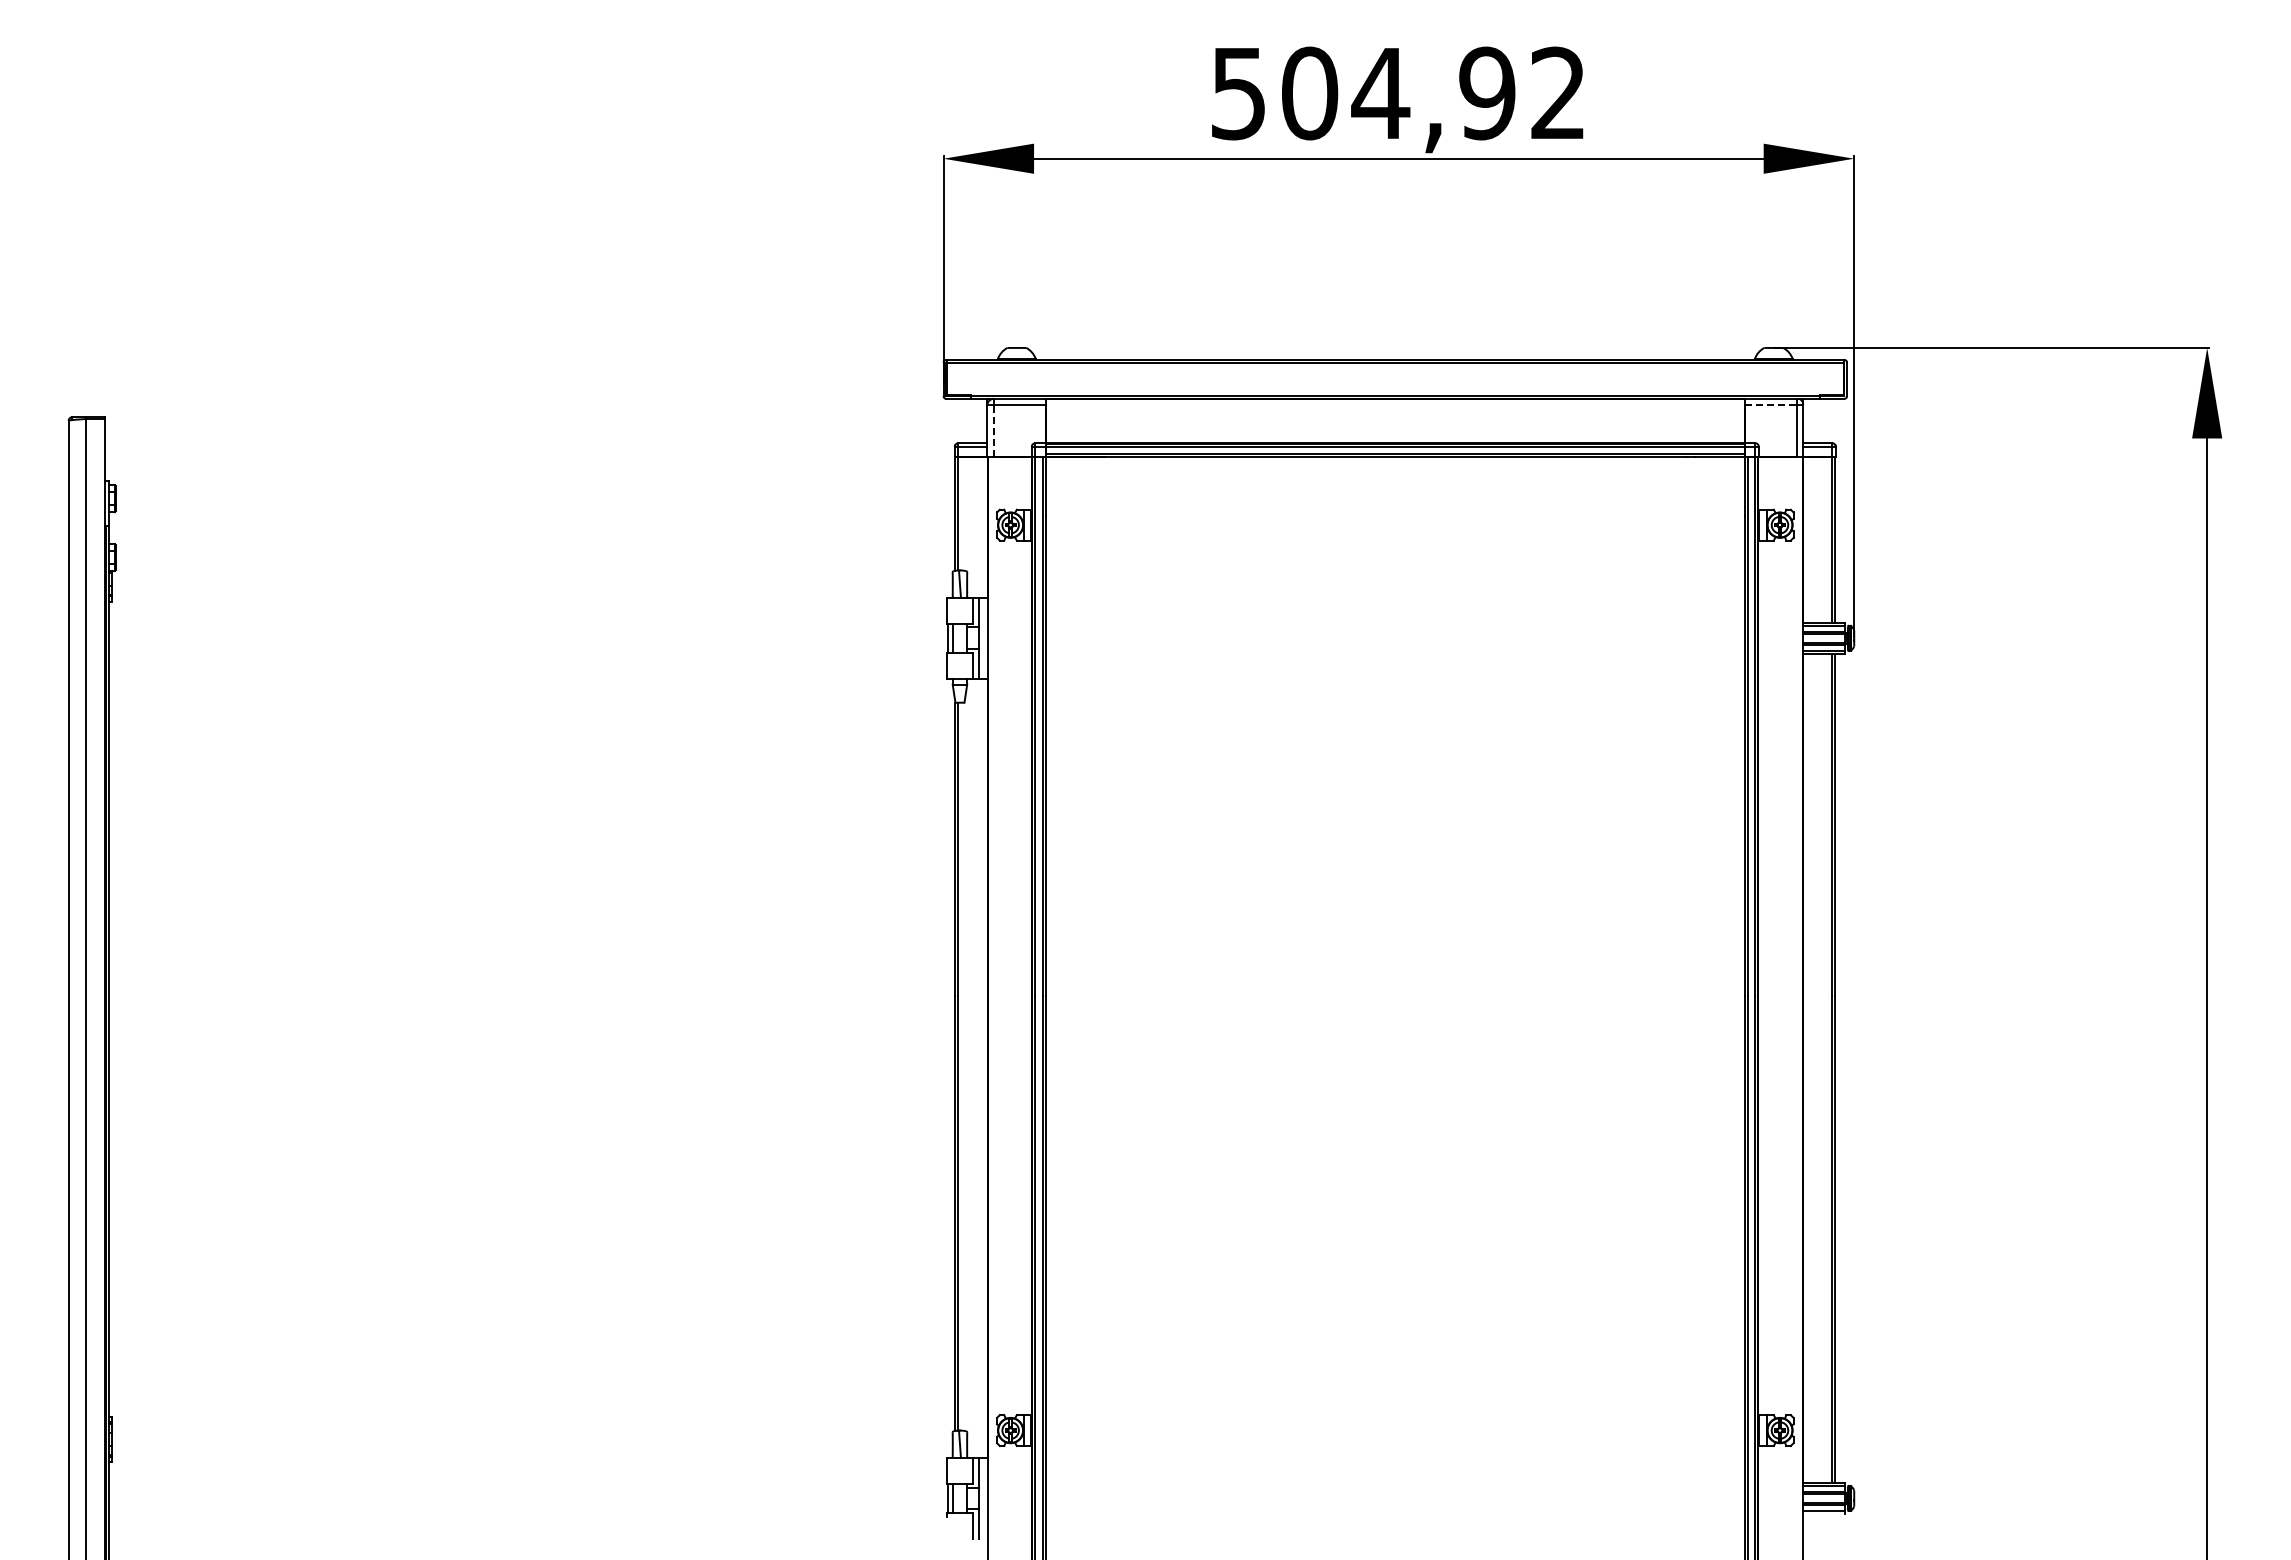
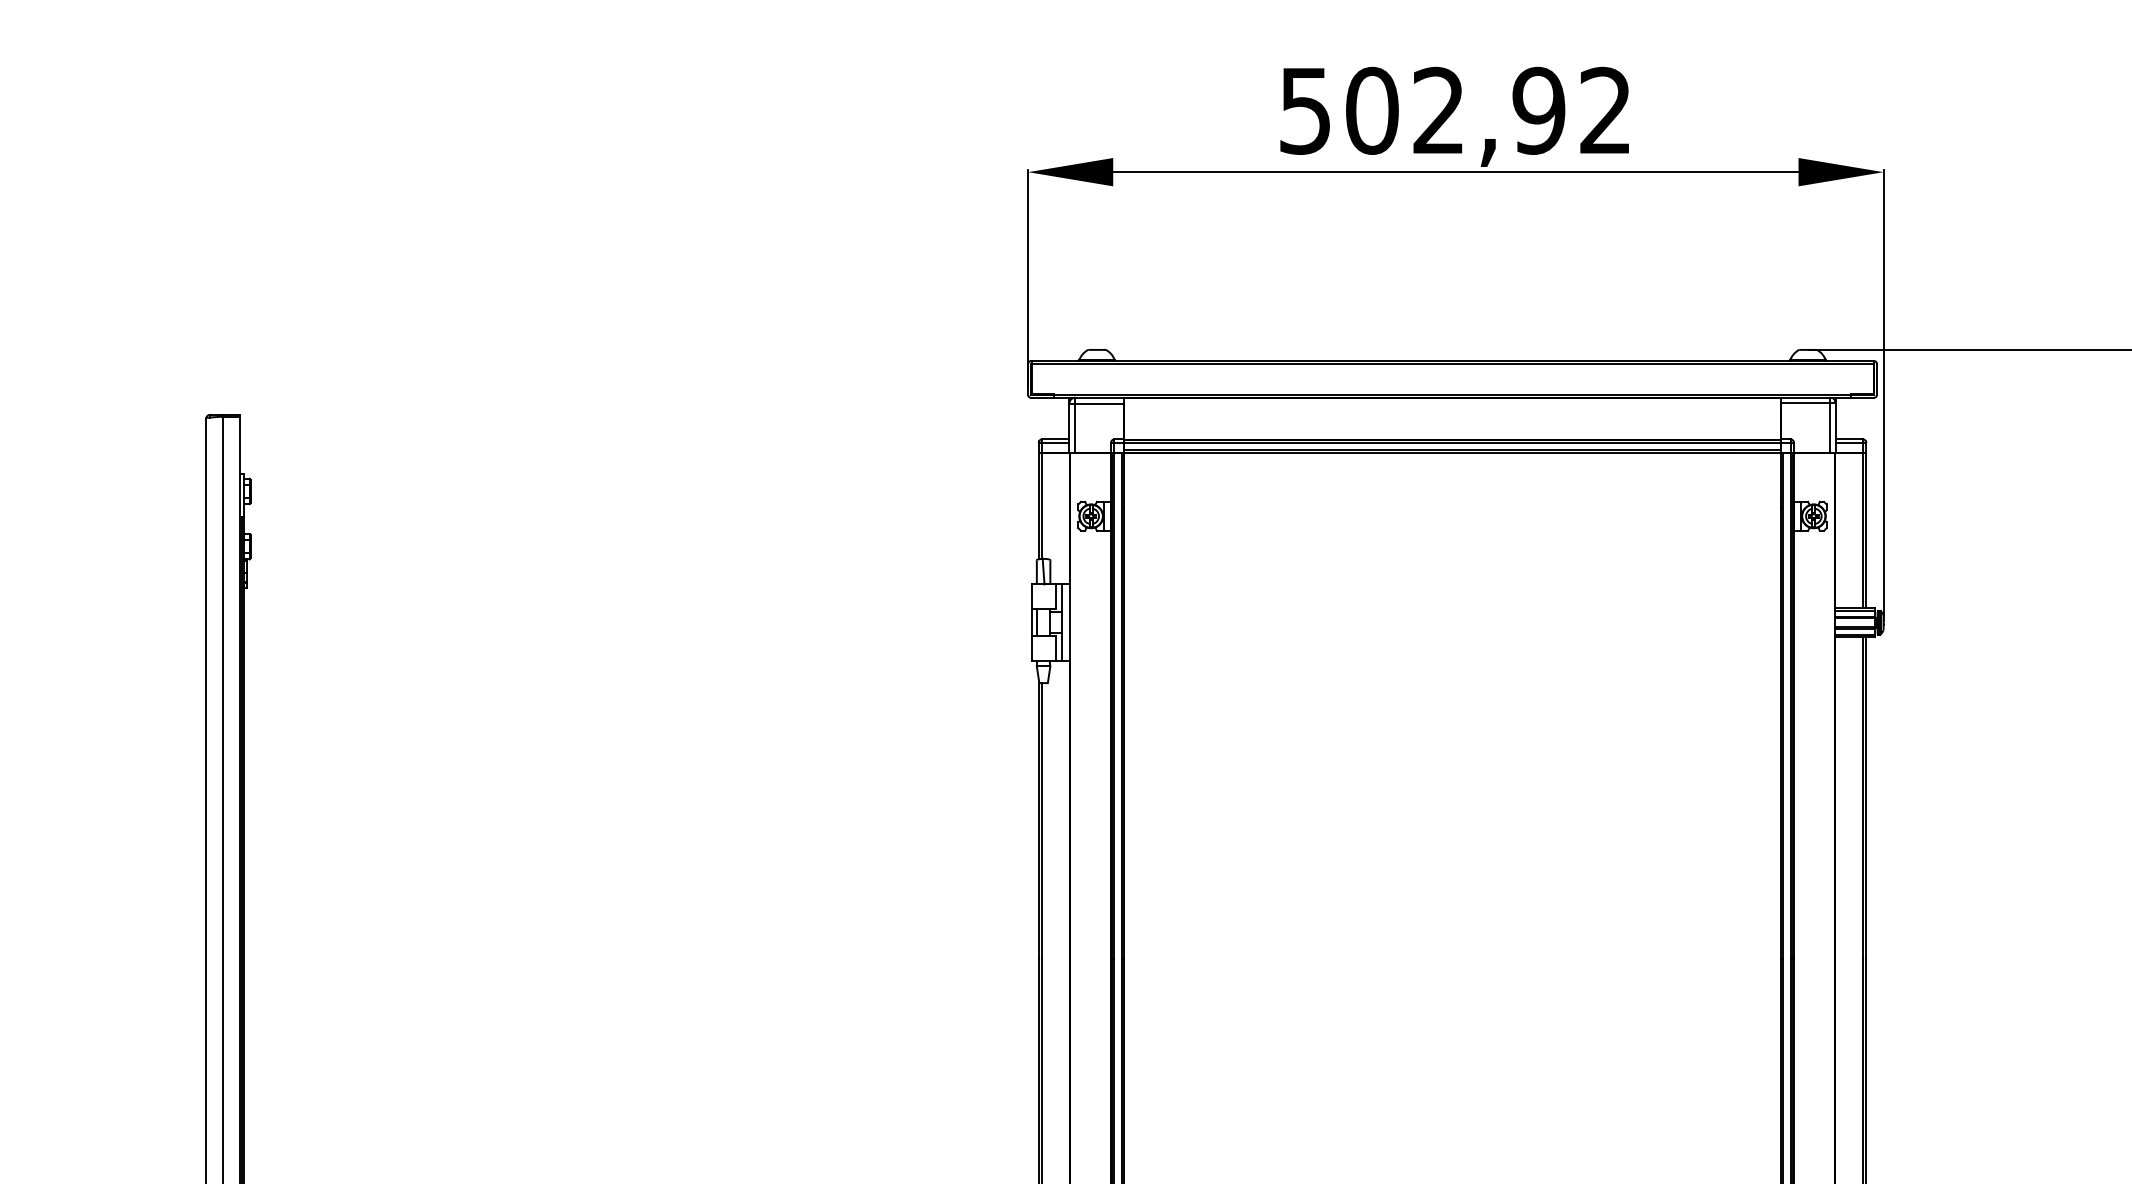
text: (1380, 92) -> (1438, 109), 504,92 -> 502,92
line: (1771, 404) -> (1805, 403), dashed -> solid
line: (993, 430) -> (1075, 427), dashed -> solid

